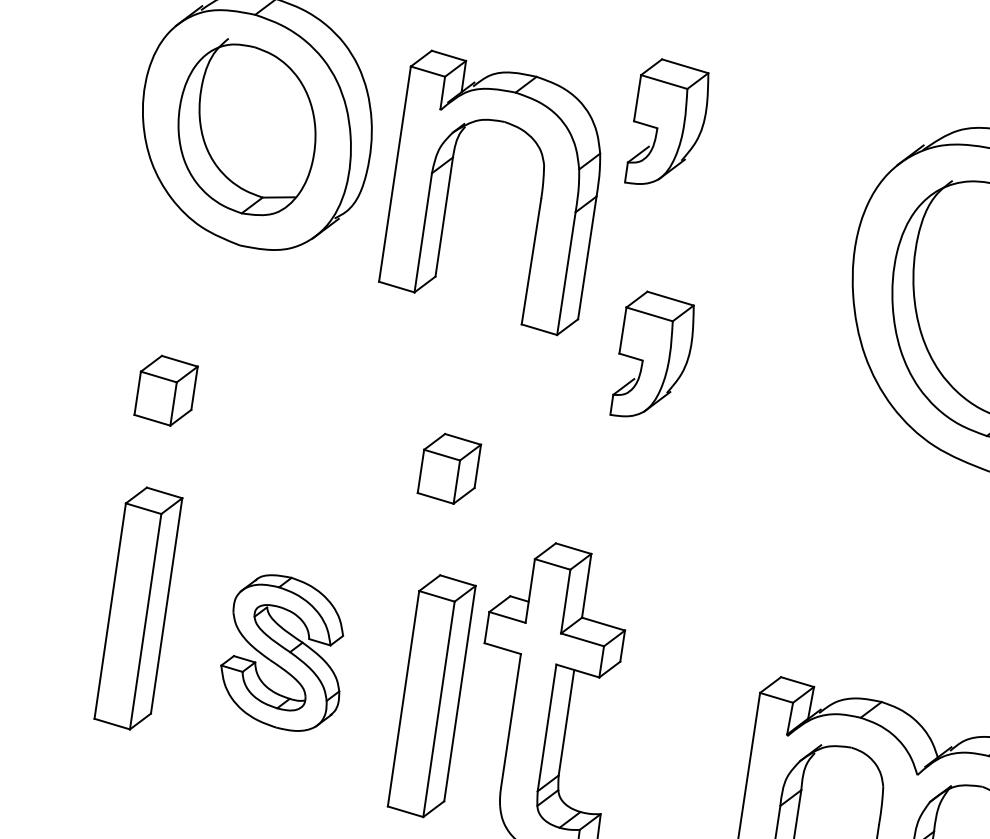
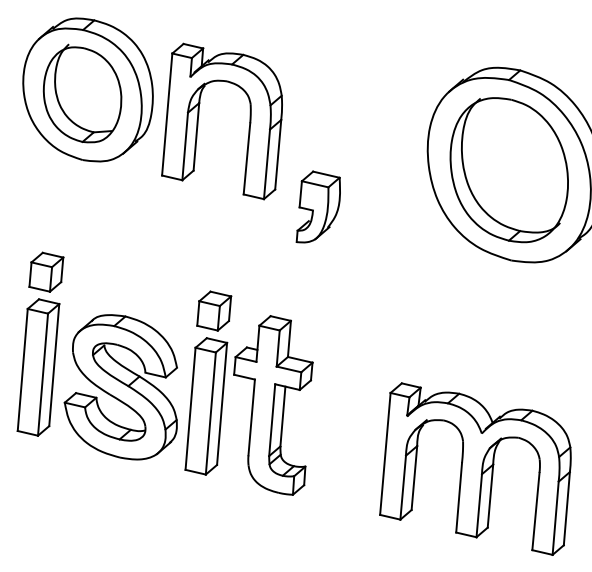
part: (665, 121) -> (317, 75), removed
part: (166, 389) -> (46, 271), moved
part: (449, 467) -> (214, 310), moved
part: (281, 653) -> (120, 387), size x1.67

